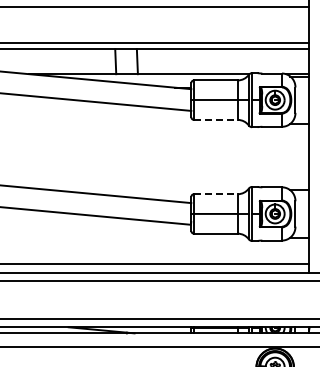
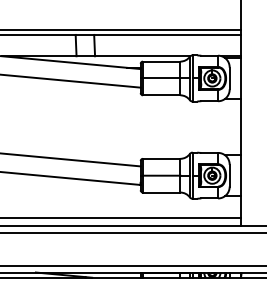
line: (215, 119) -> (161, 94), dashed -> solid
line: (215, 194) -> (161, 159), dashed -> solid

